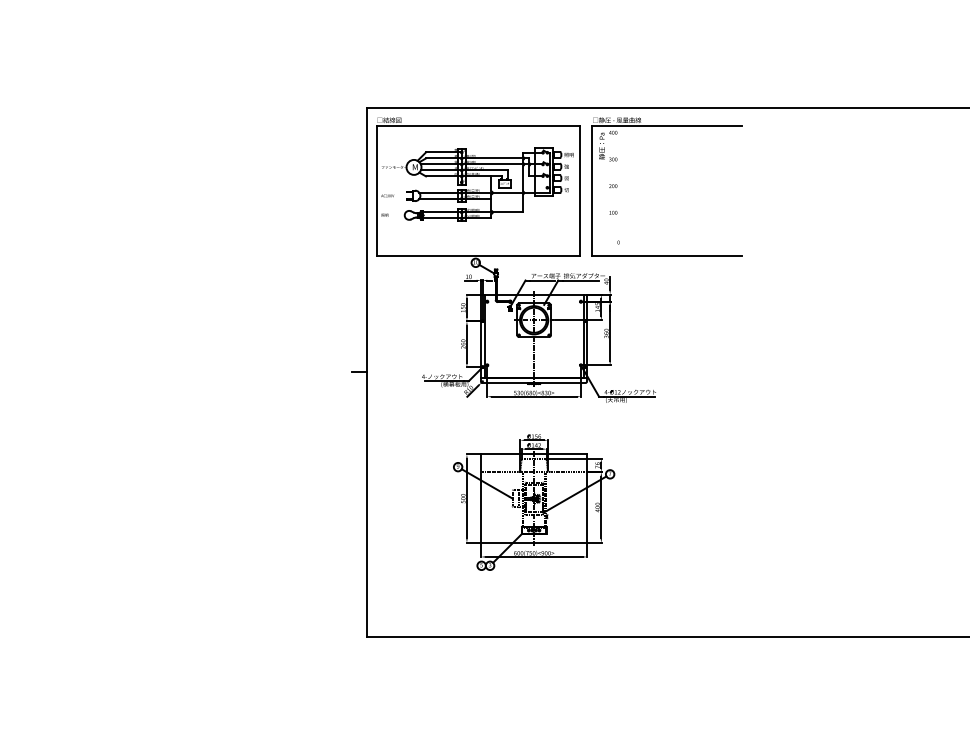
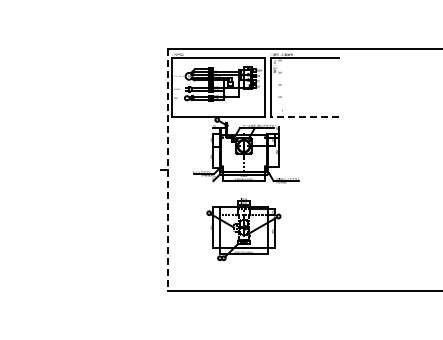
line: (666, 255) -> (304, 116), solid -> dashed
line: (366, 371) -> (167, 169), solid -> dashed

